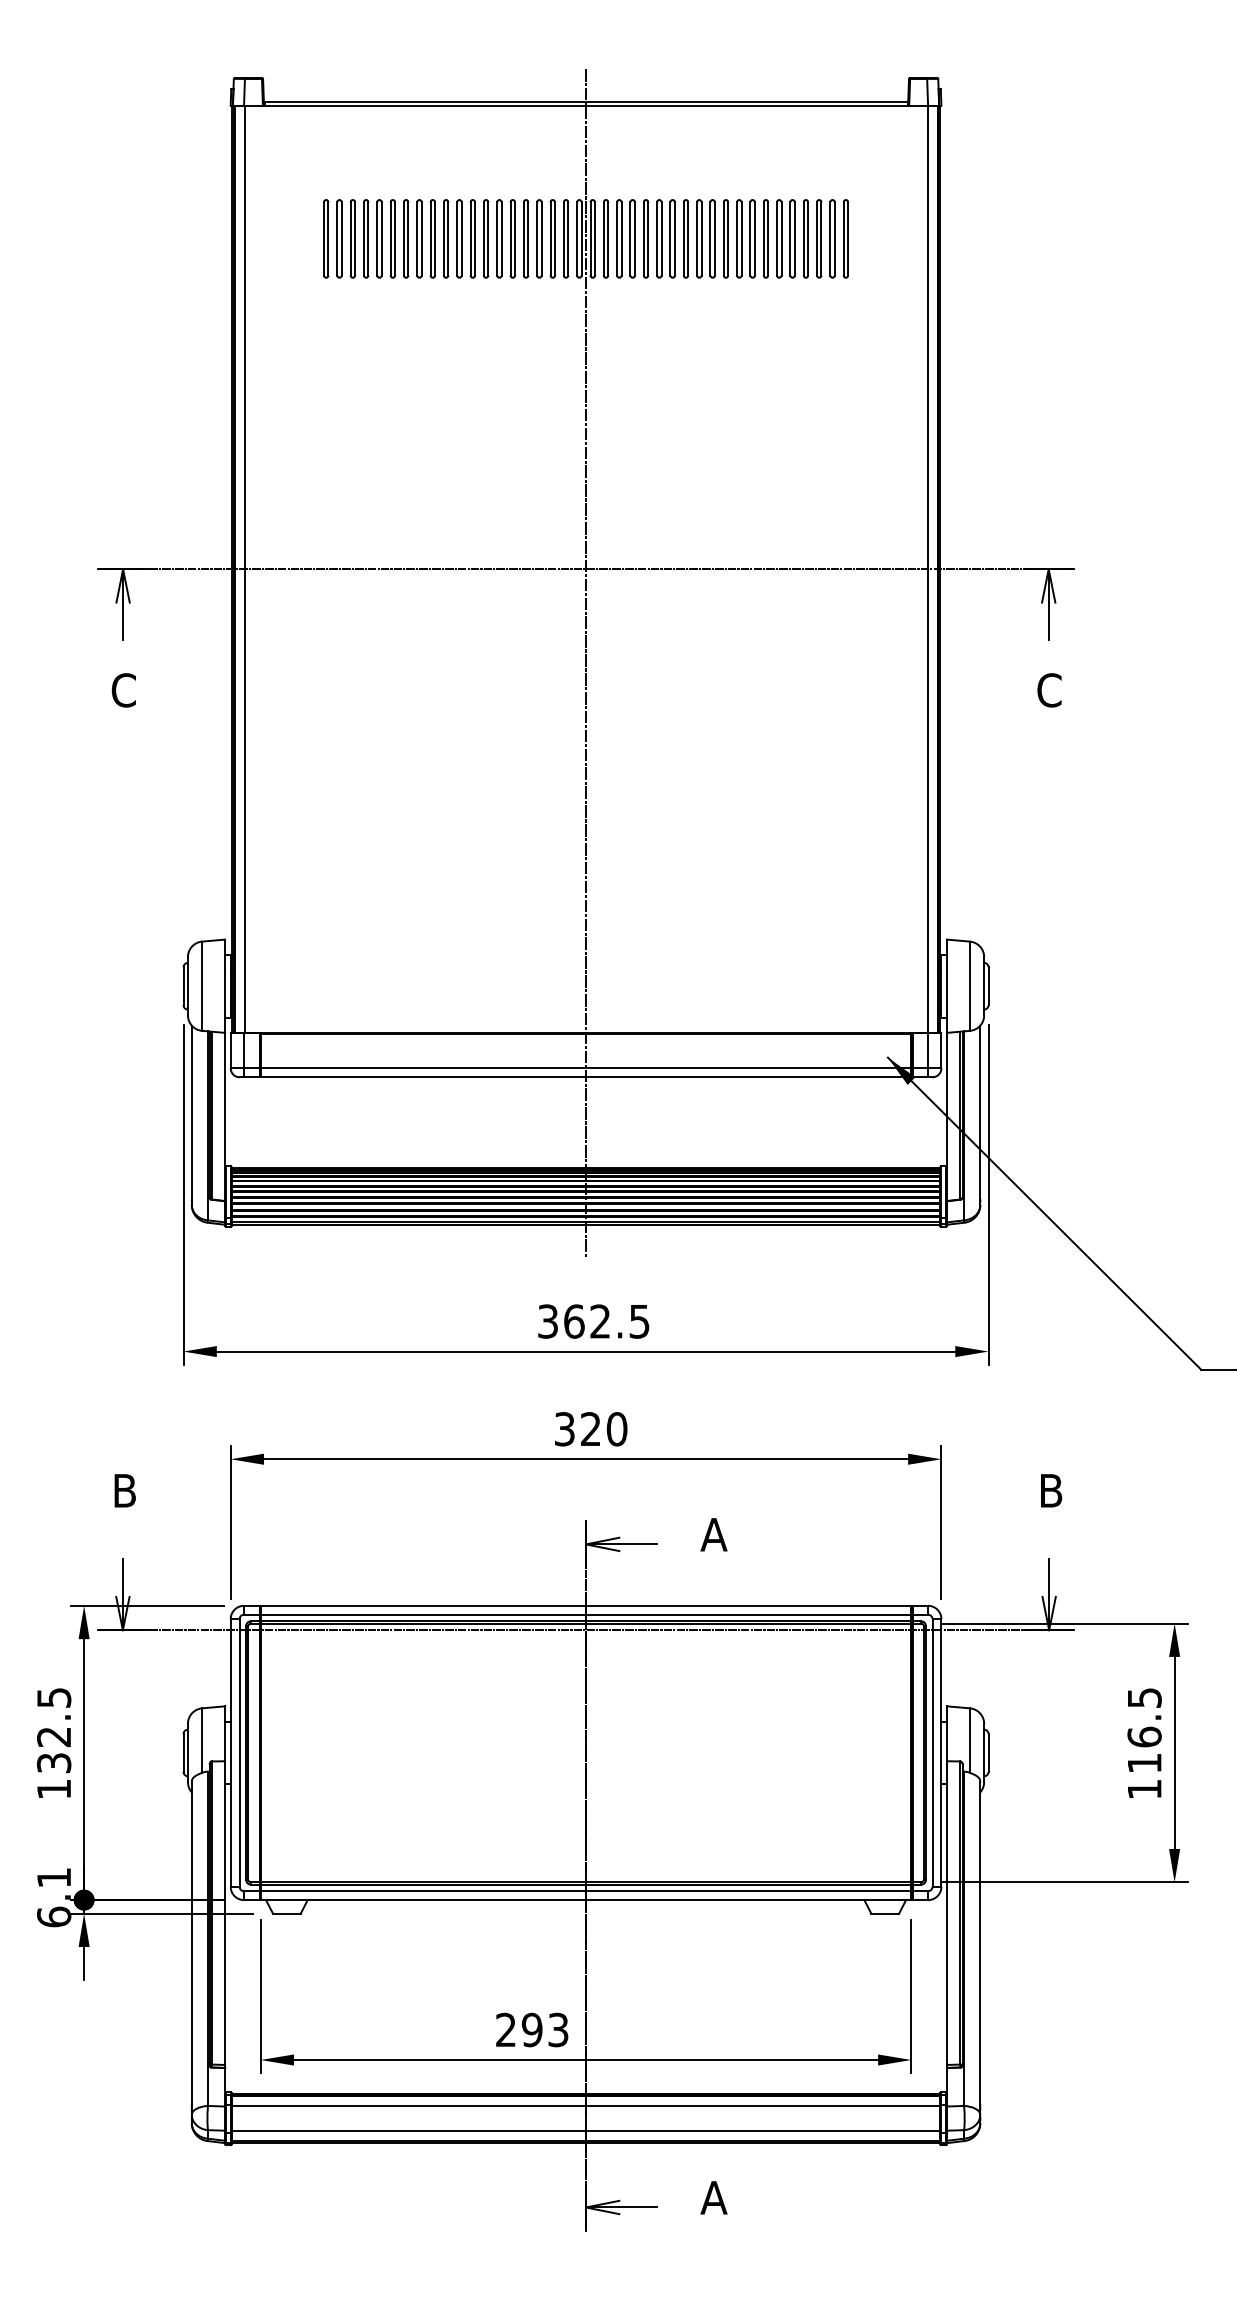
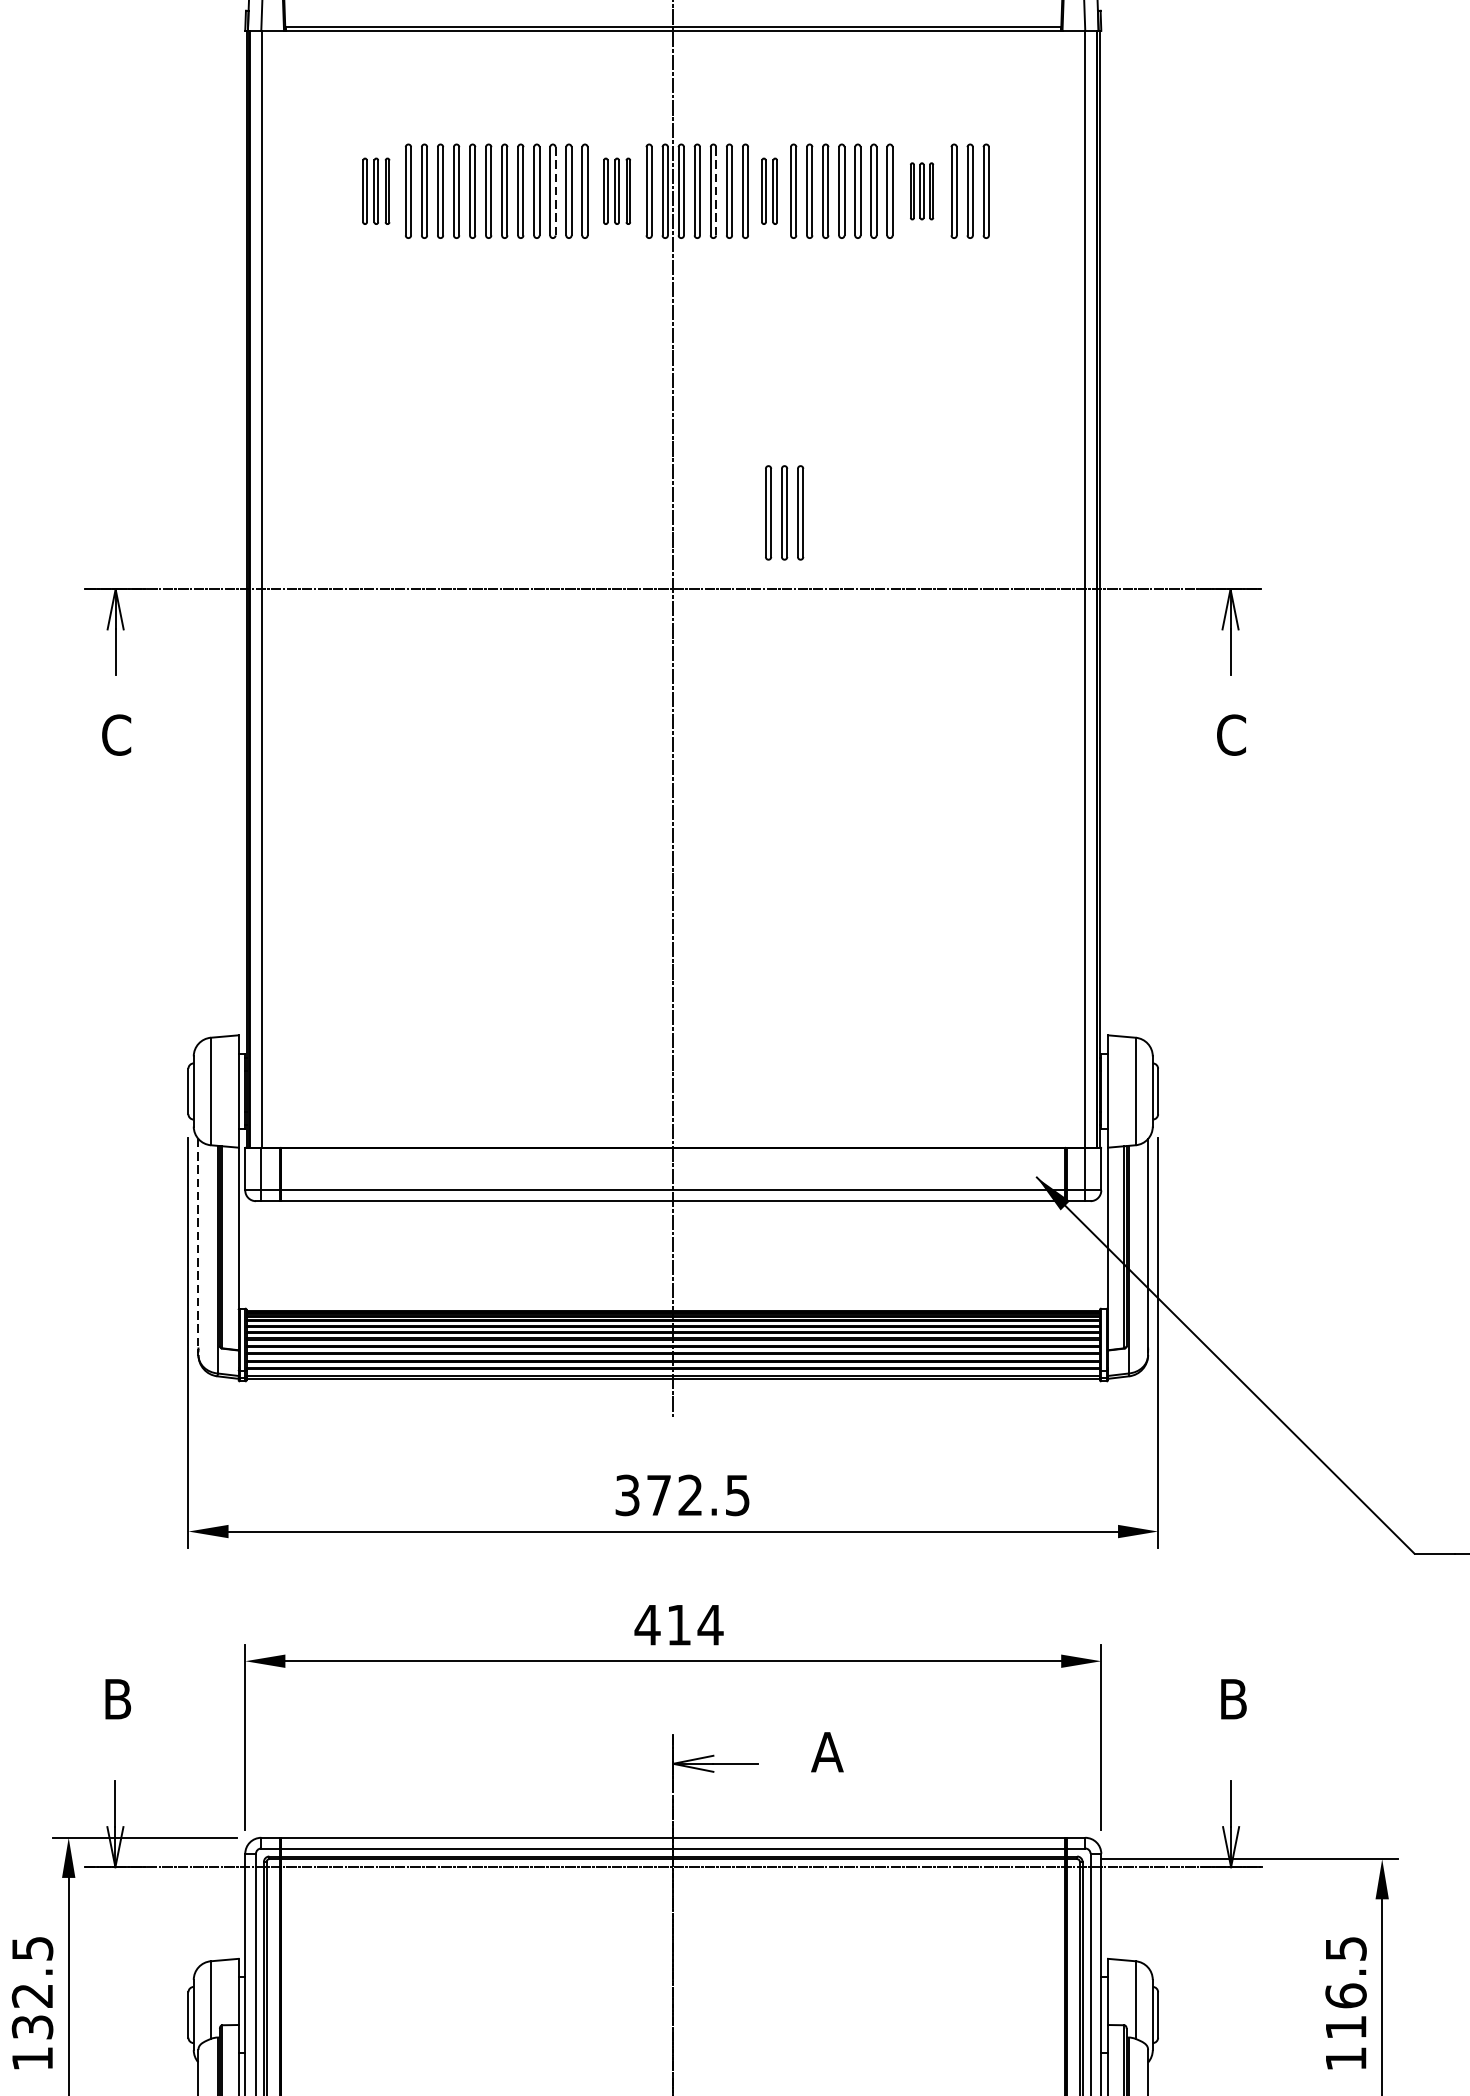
part: (339, 238) -> (376, 190), size x0.7
line: (488, 238) -> (555, 190), solid -> dashed
part: (539, 238) -> (617, 190), size x0.7
line: (621, 238) -> (715, 190), solid -> dashed
part: (665, 238) -> (768, 190), size x0.7
part: (792, 238) -> (921, 190), size x0.6
part: (678, 505) -> (784, 512), added
line: (191, 1112) -> (198, 1243), solid -> dashed
text: (574, 1321) -> (659, 1495), 362.5 -> 372.5
text: (590, 1429) -> (678, 1625), 320 -> 414

